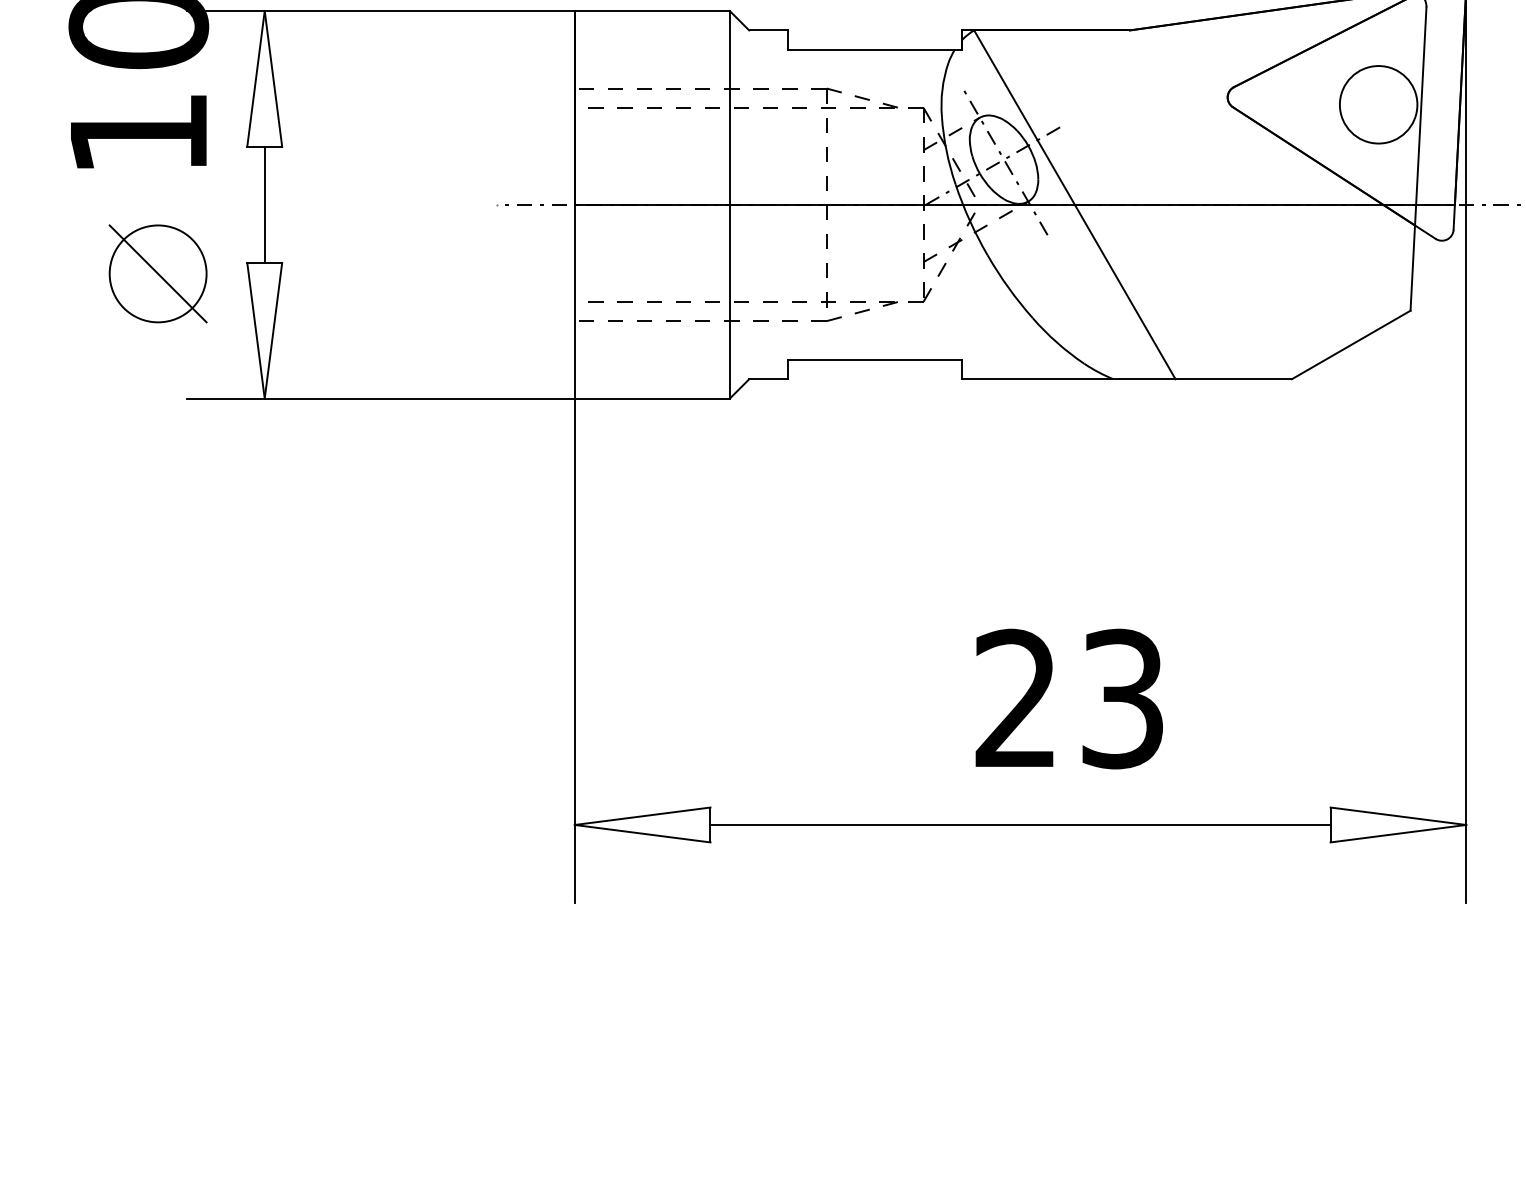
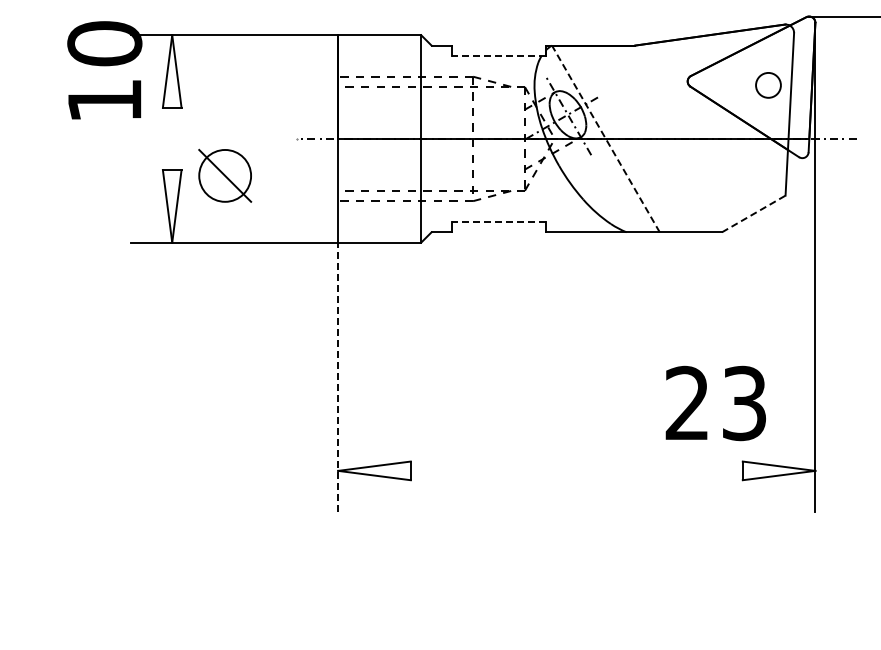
line: (876, 48) -> (499, 55), solid -> dashed
circle: (1378, 104) -> (768, 85), size x0.6
line: (265, 204) -> (172, 138), removed
line: (1074, 204) -> (605, 138), solid -> dashed
part: (158, 273) -> (225, 175), moved
line: (1350, 344) -> (753, 213), solid -> dashed
line: (876, 359) -> (499, 221), solid -> dashed
line: (575, 650) -> (338, 377), solid -> dashed
text: (1068, 699) -> (715, 403), moved
line: (1019, 824) -> (576, 470), removed

